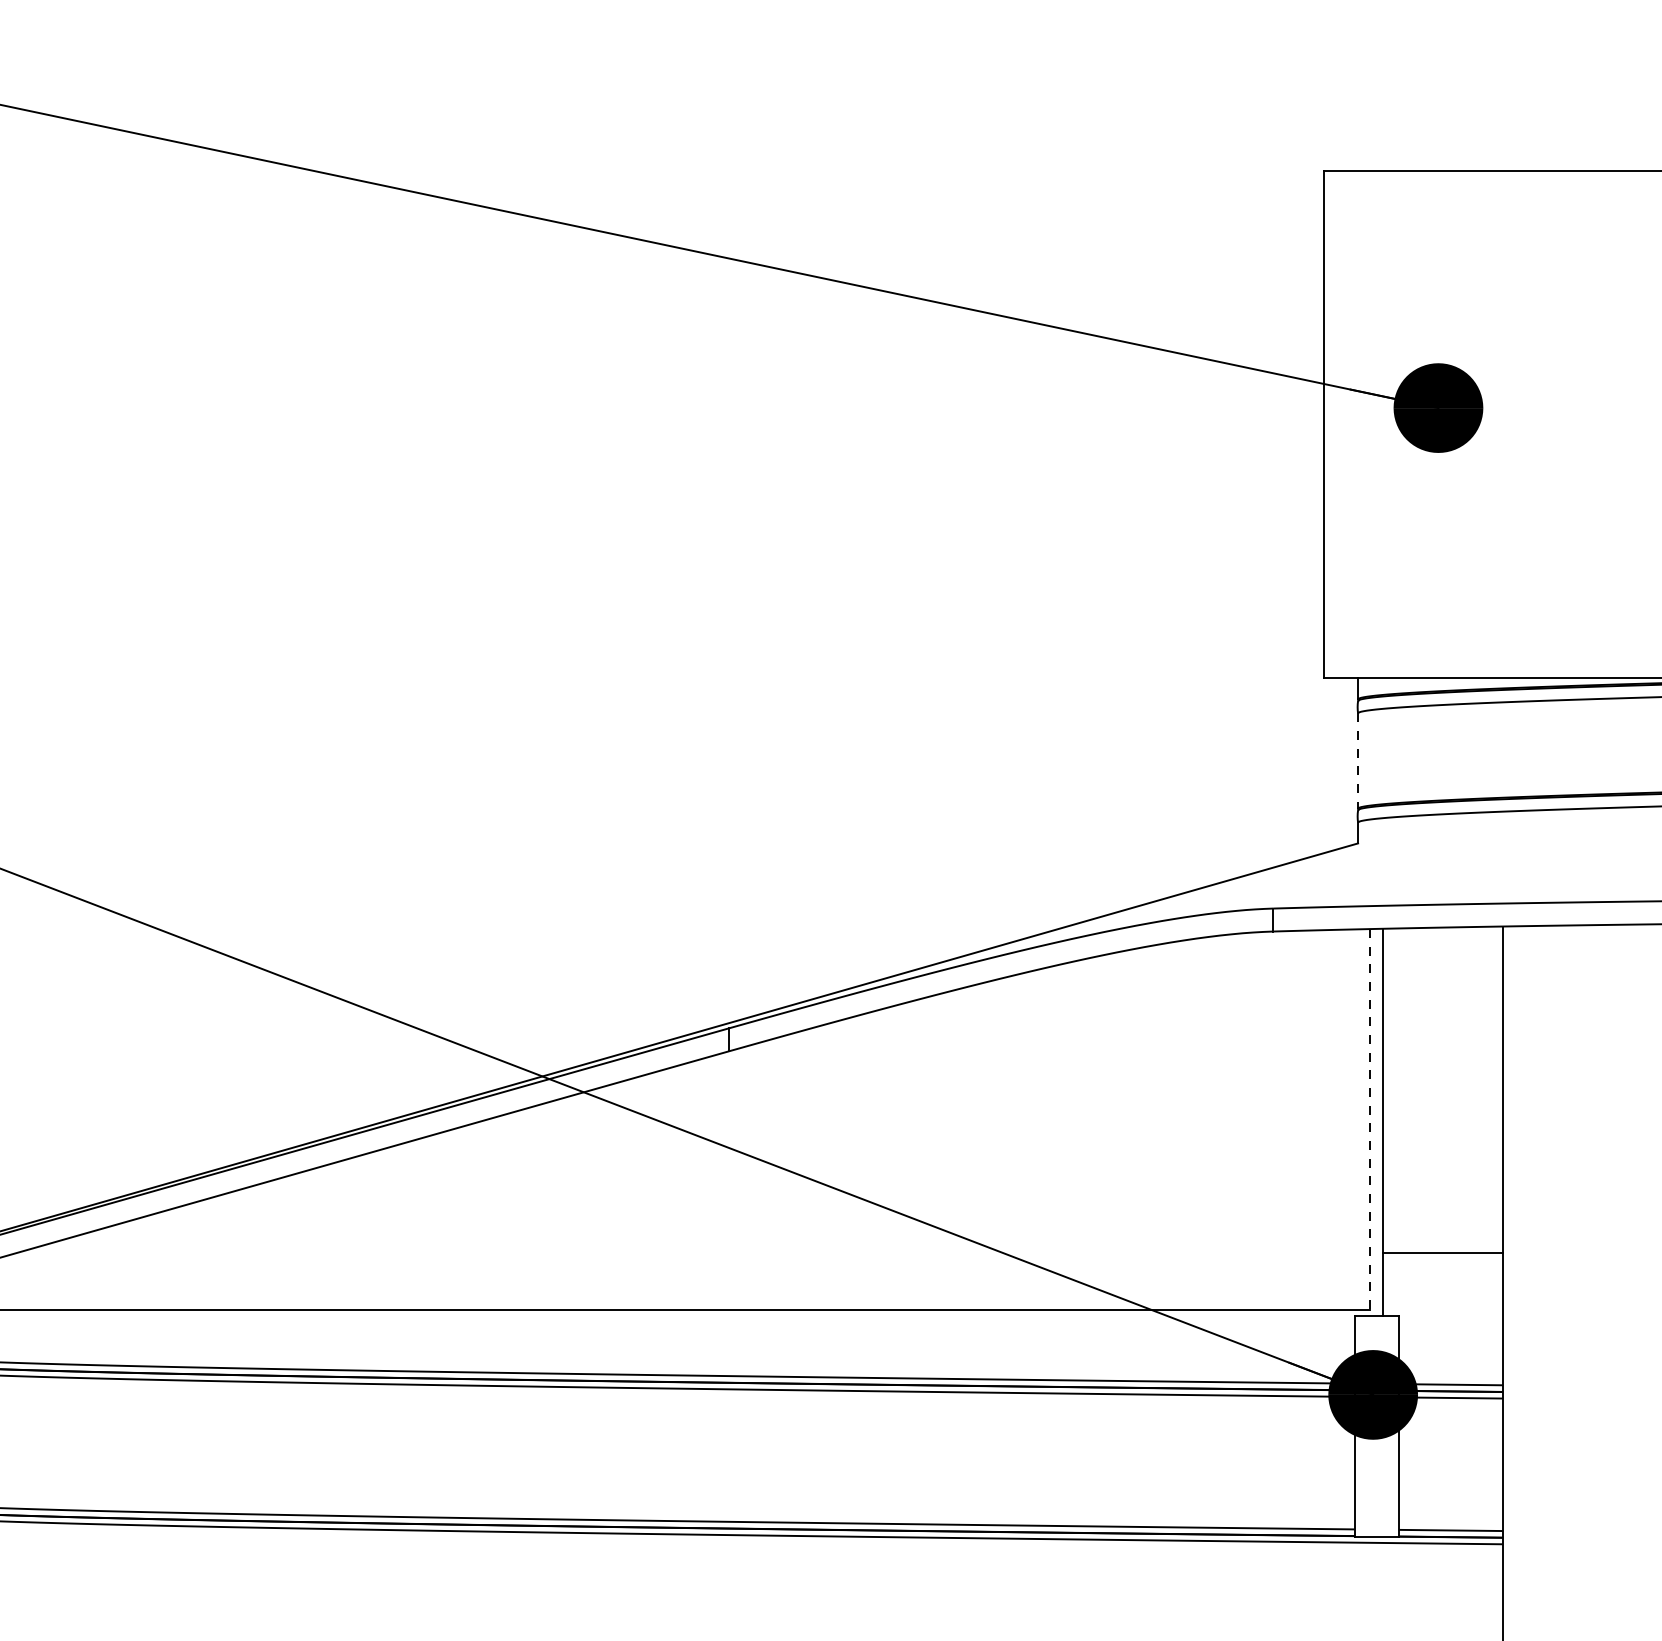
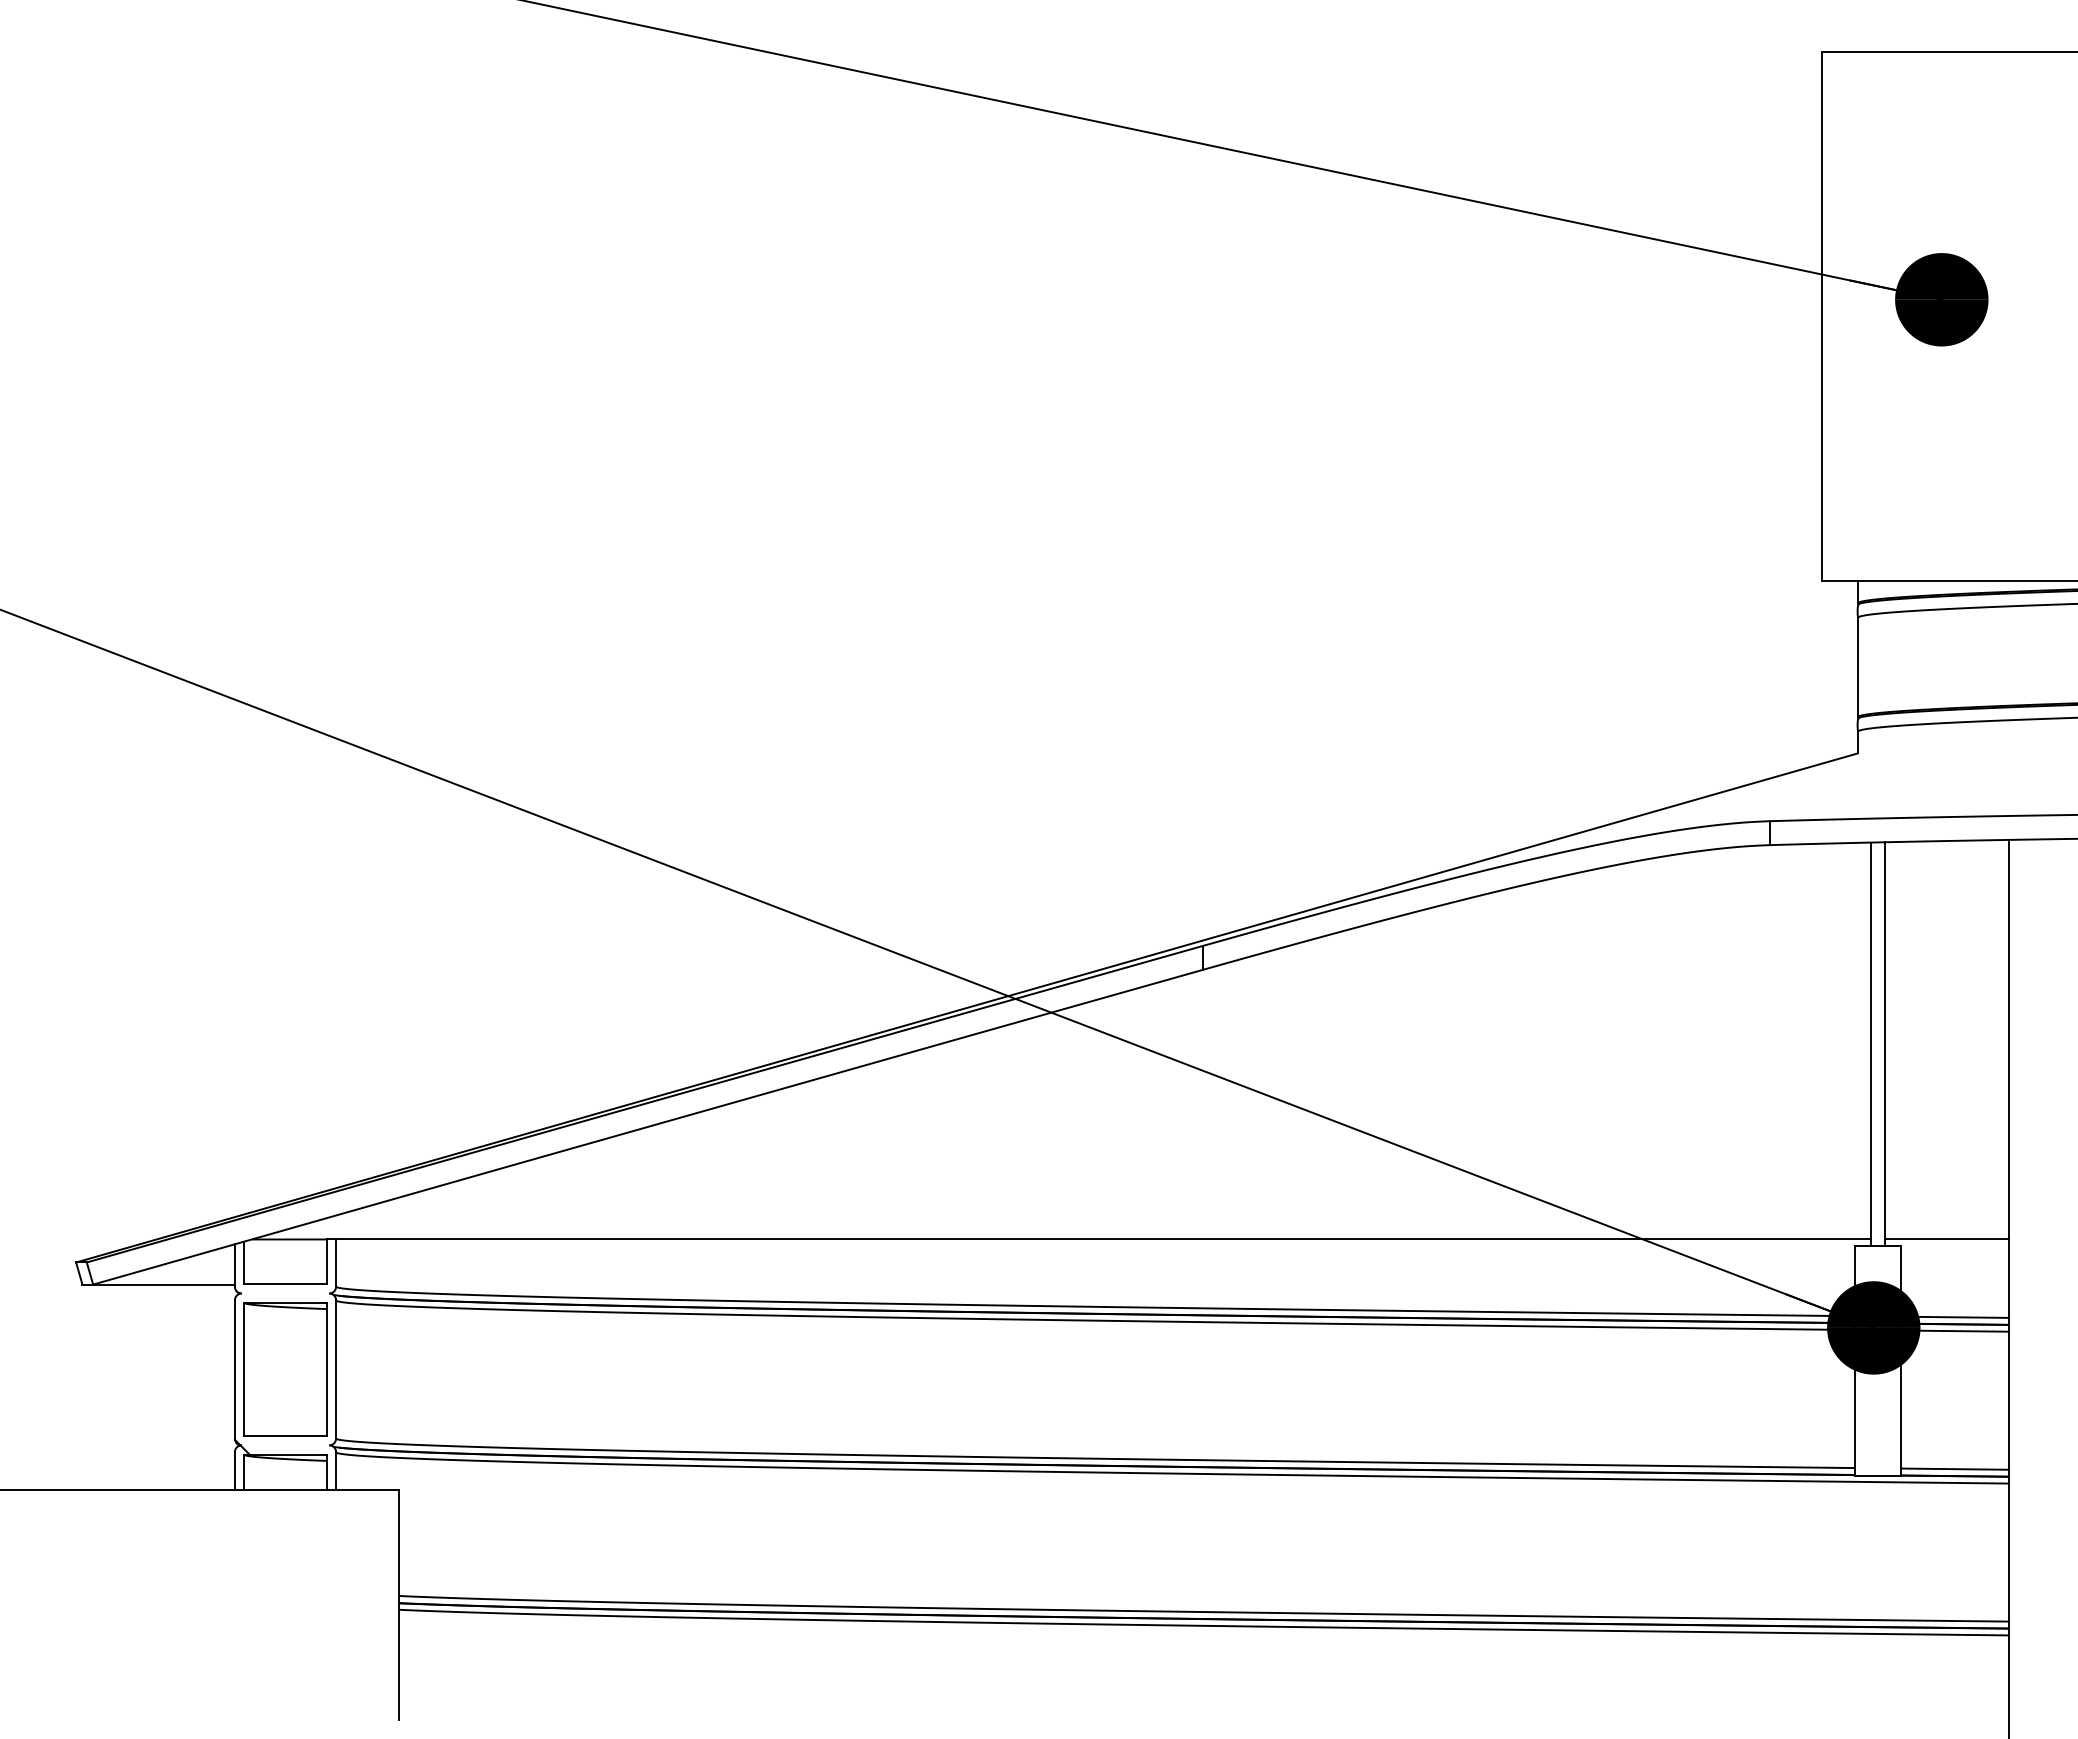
line: (1358, 761) -> (1858, 667), dashed -> solid
line: (1370, 1122) -> (1870, 1044), dashed -> solid
line: (1442, 1253) -> (1946, 1239), moved

